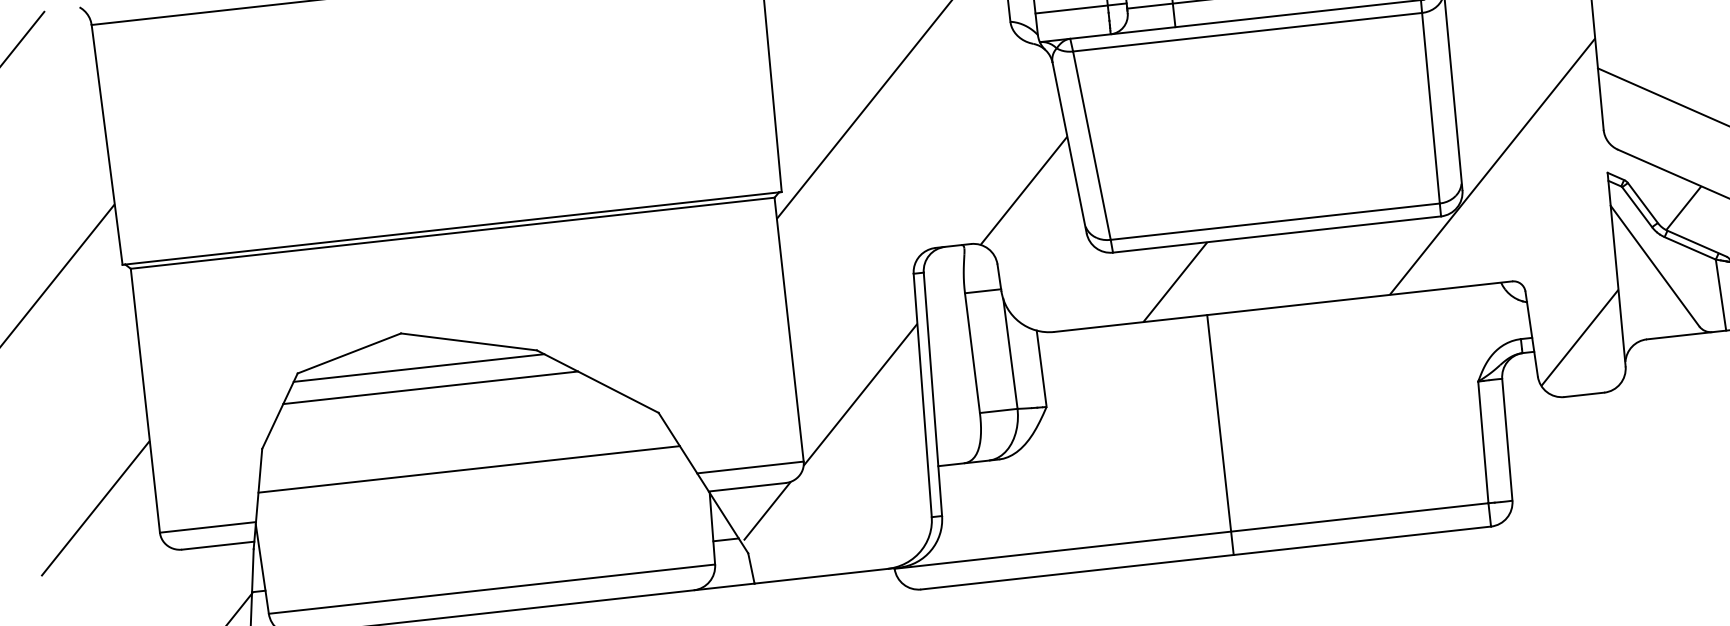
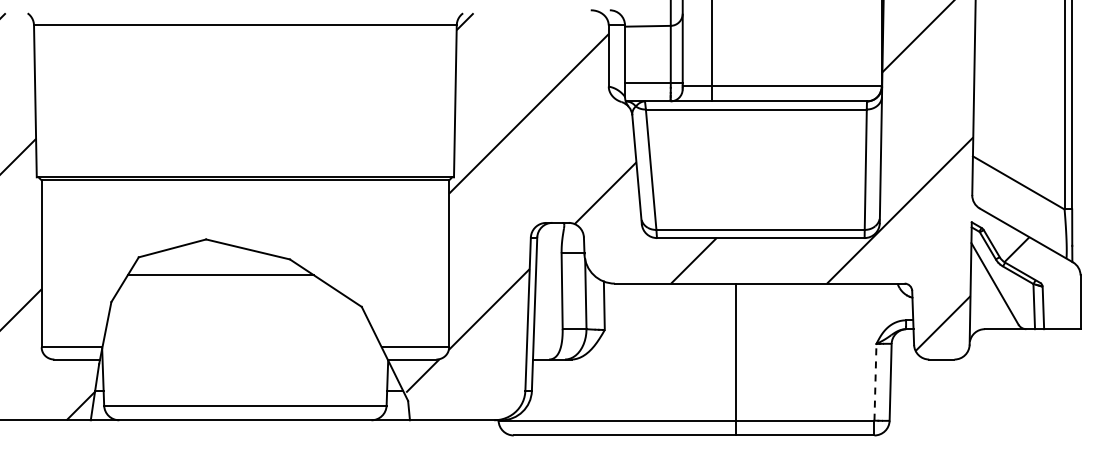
line: (418, 368) -> (214, 262), removed
line: (1220, 434) -> (735, 359), moved
line: (1483, 441) -> (875, 381), solid -> dashed
line: (469, 469) -> (239, 329), removed

